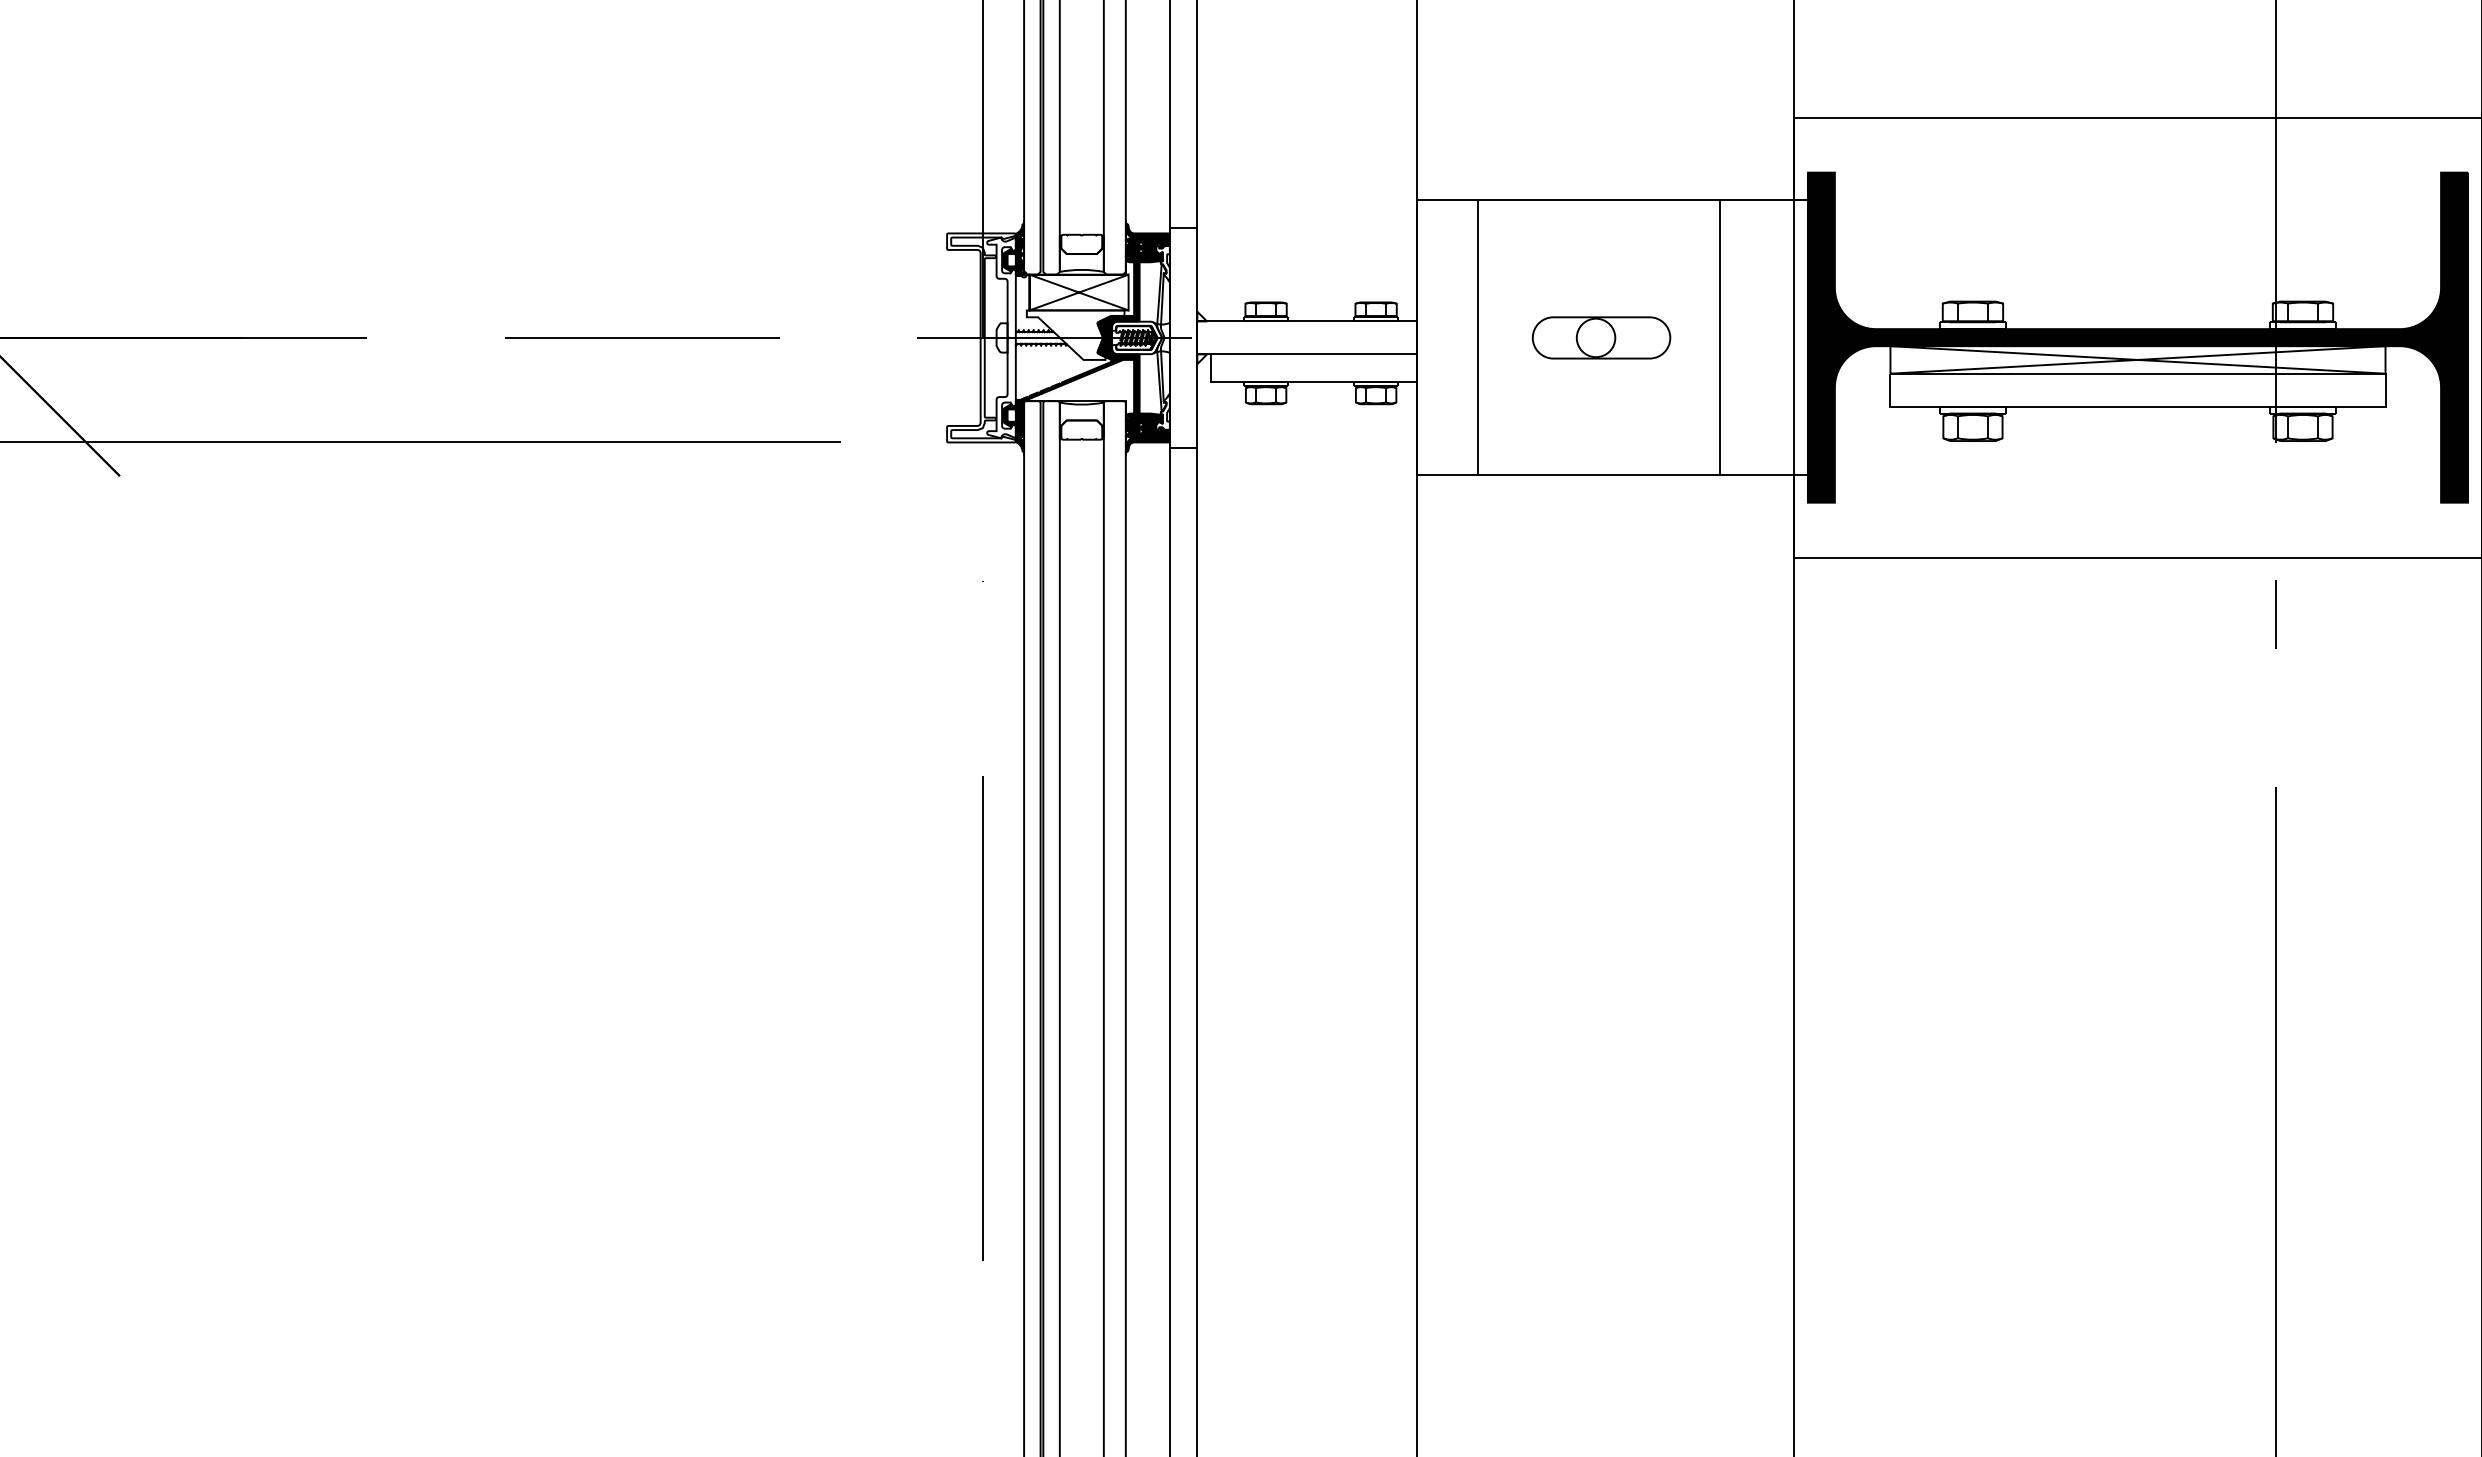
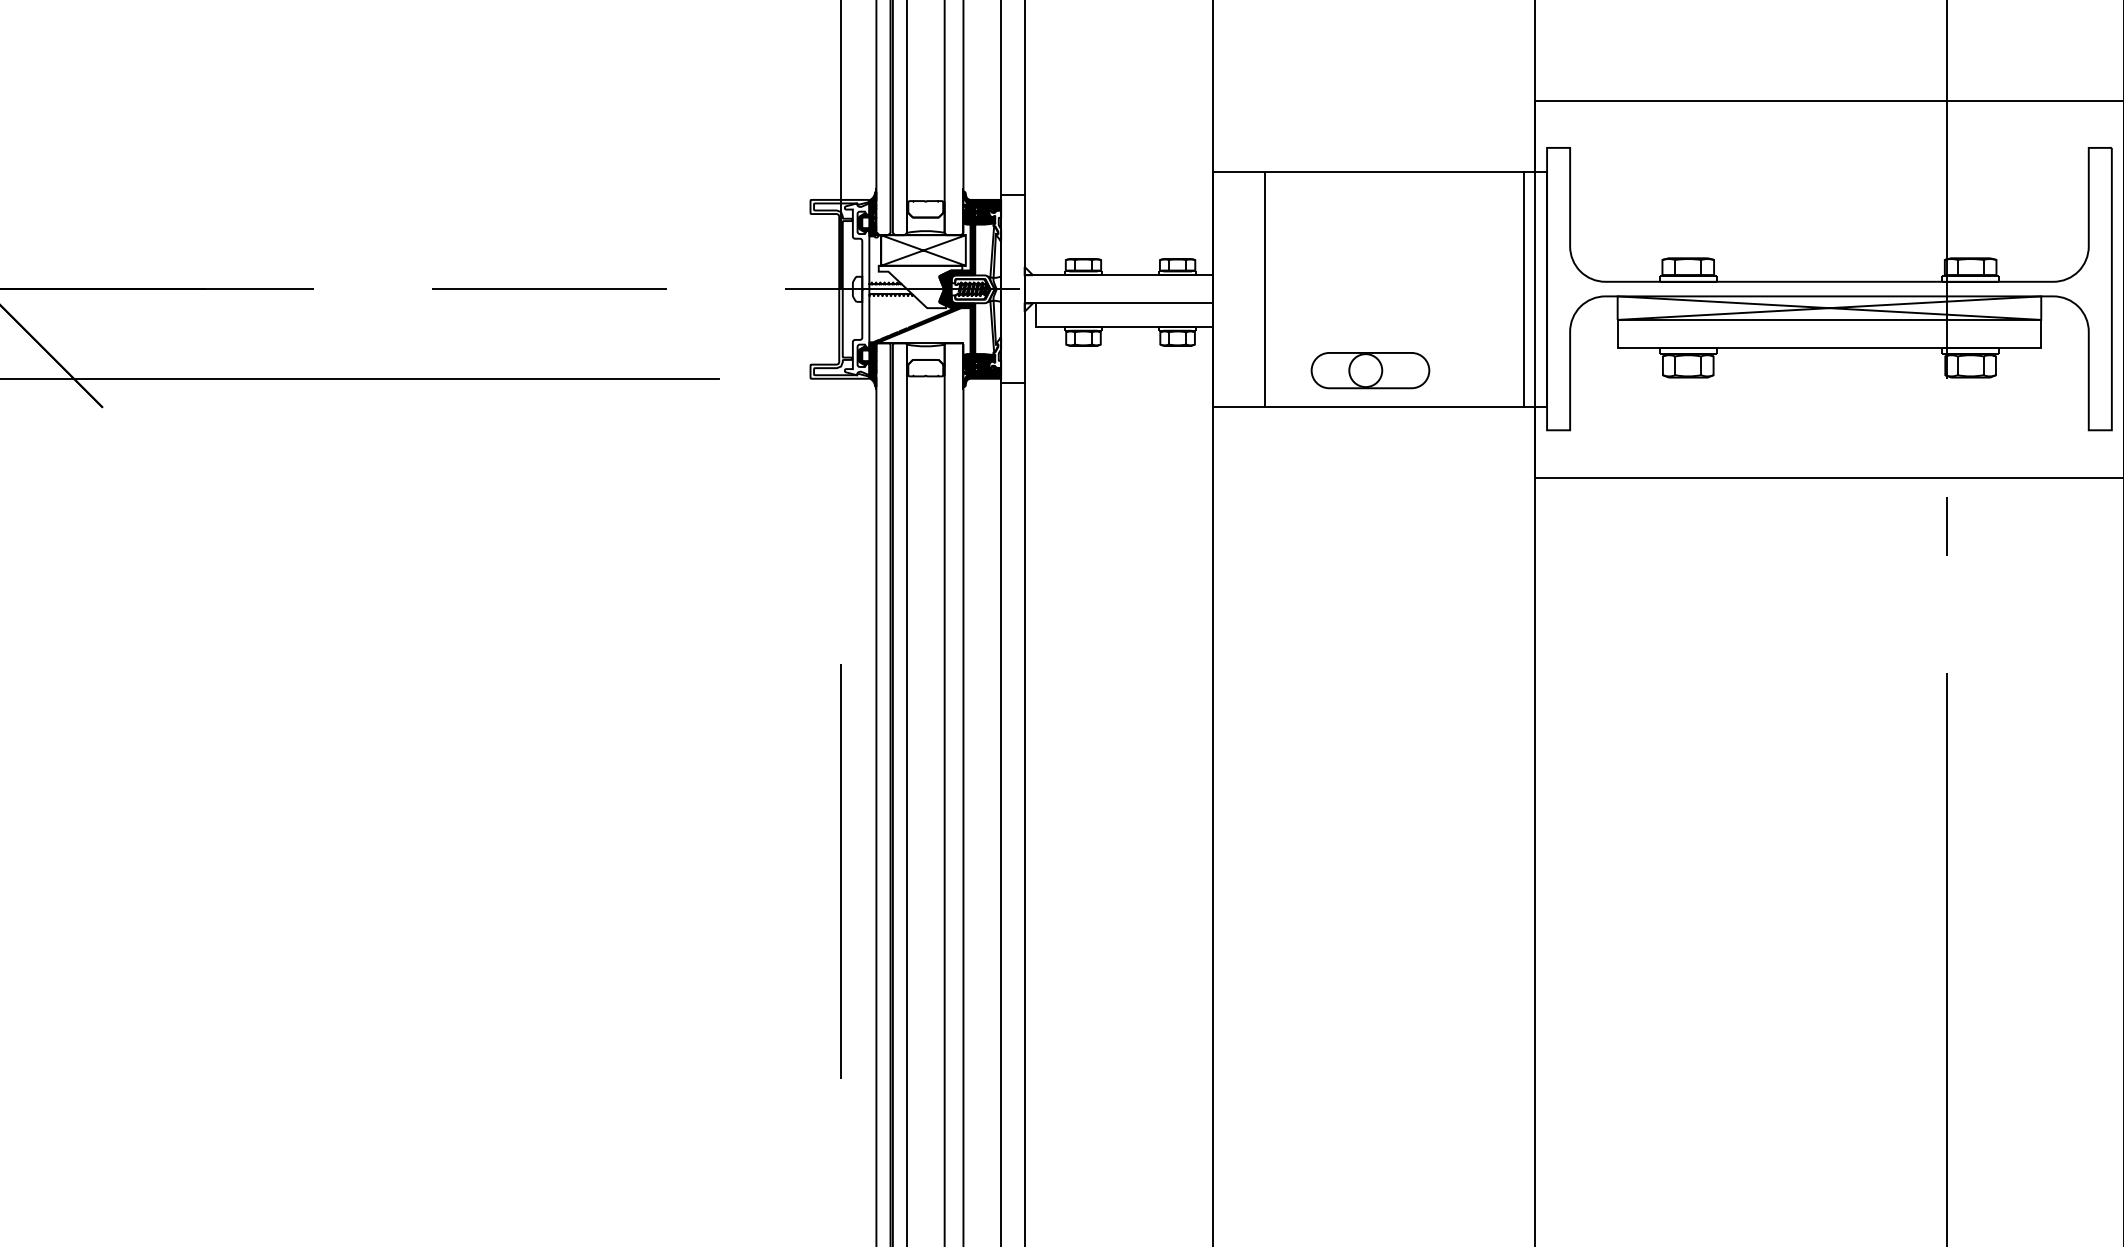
part: (1601, 337) -> (1370, 370), moved
line: (1719, 337) -> (1523, 288), moved
fill: (2137, 337) -> (1829, 288), removed

